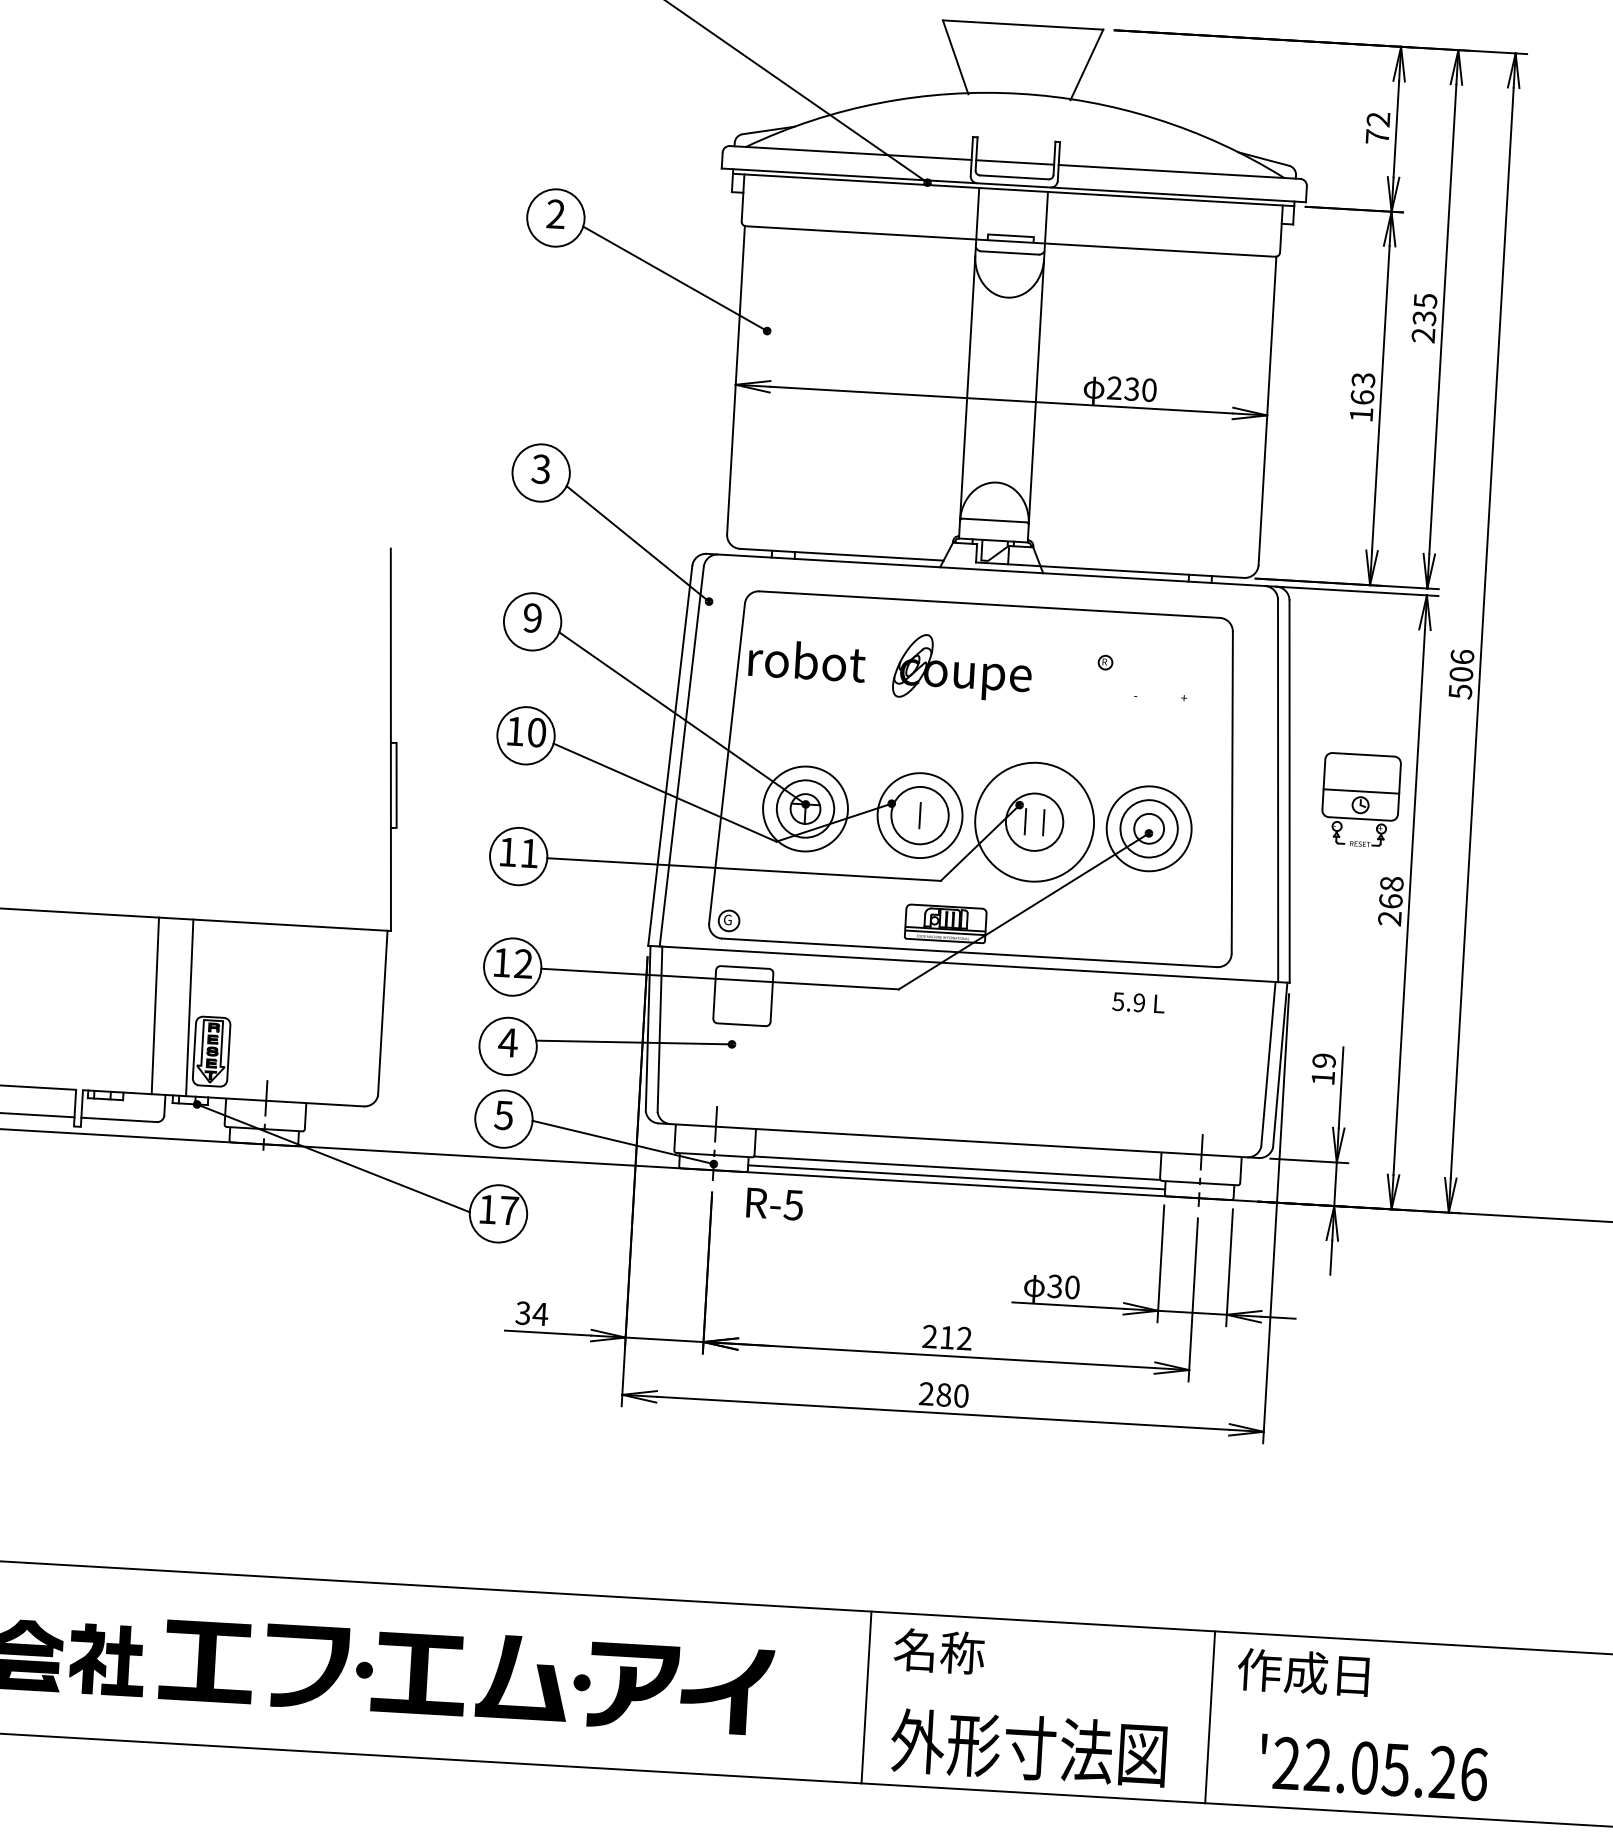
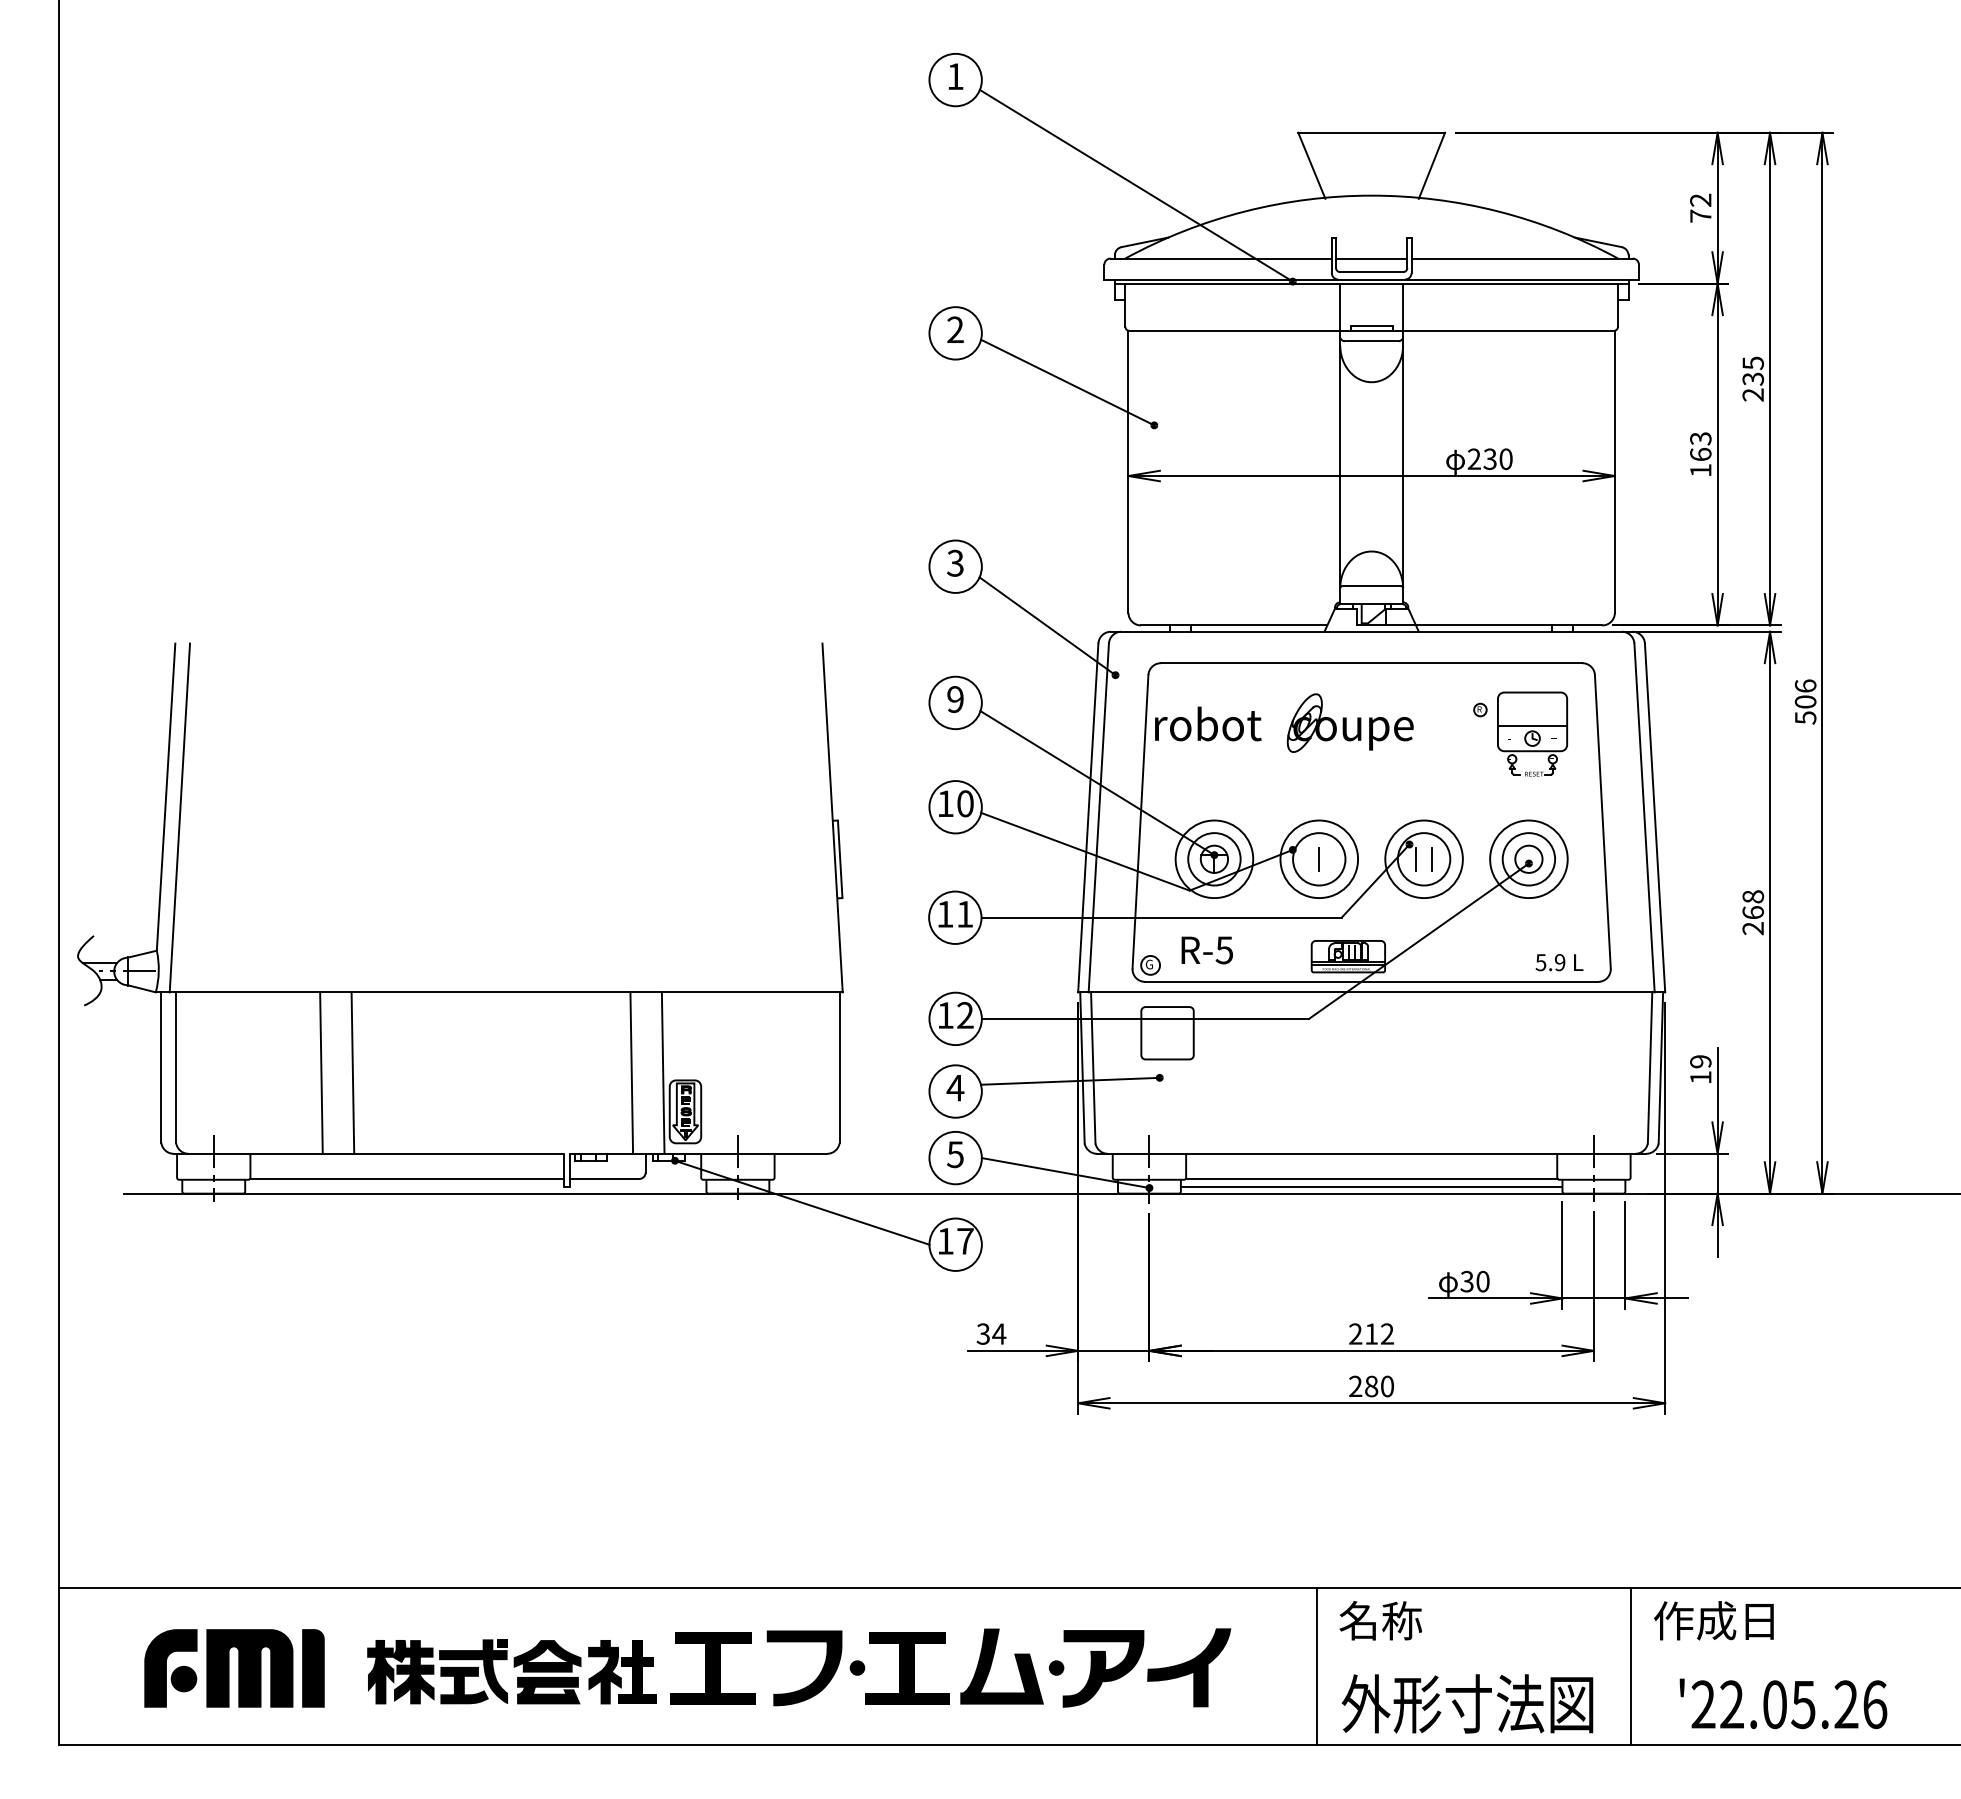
part: (1360, 799) -> (1532, 733), moved
circle: (1033, 822) -> (1423, 859), size x0.71
text: (1138, 1002) -> (1559, 962), moved
text: (774, 1204) -> (1206, 950), moved

